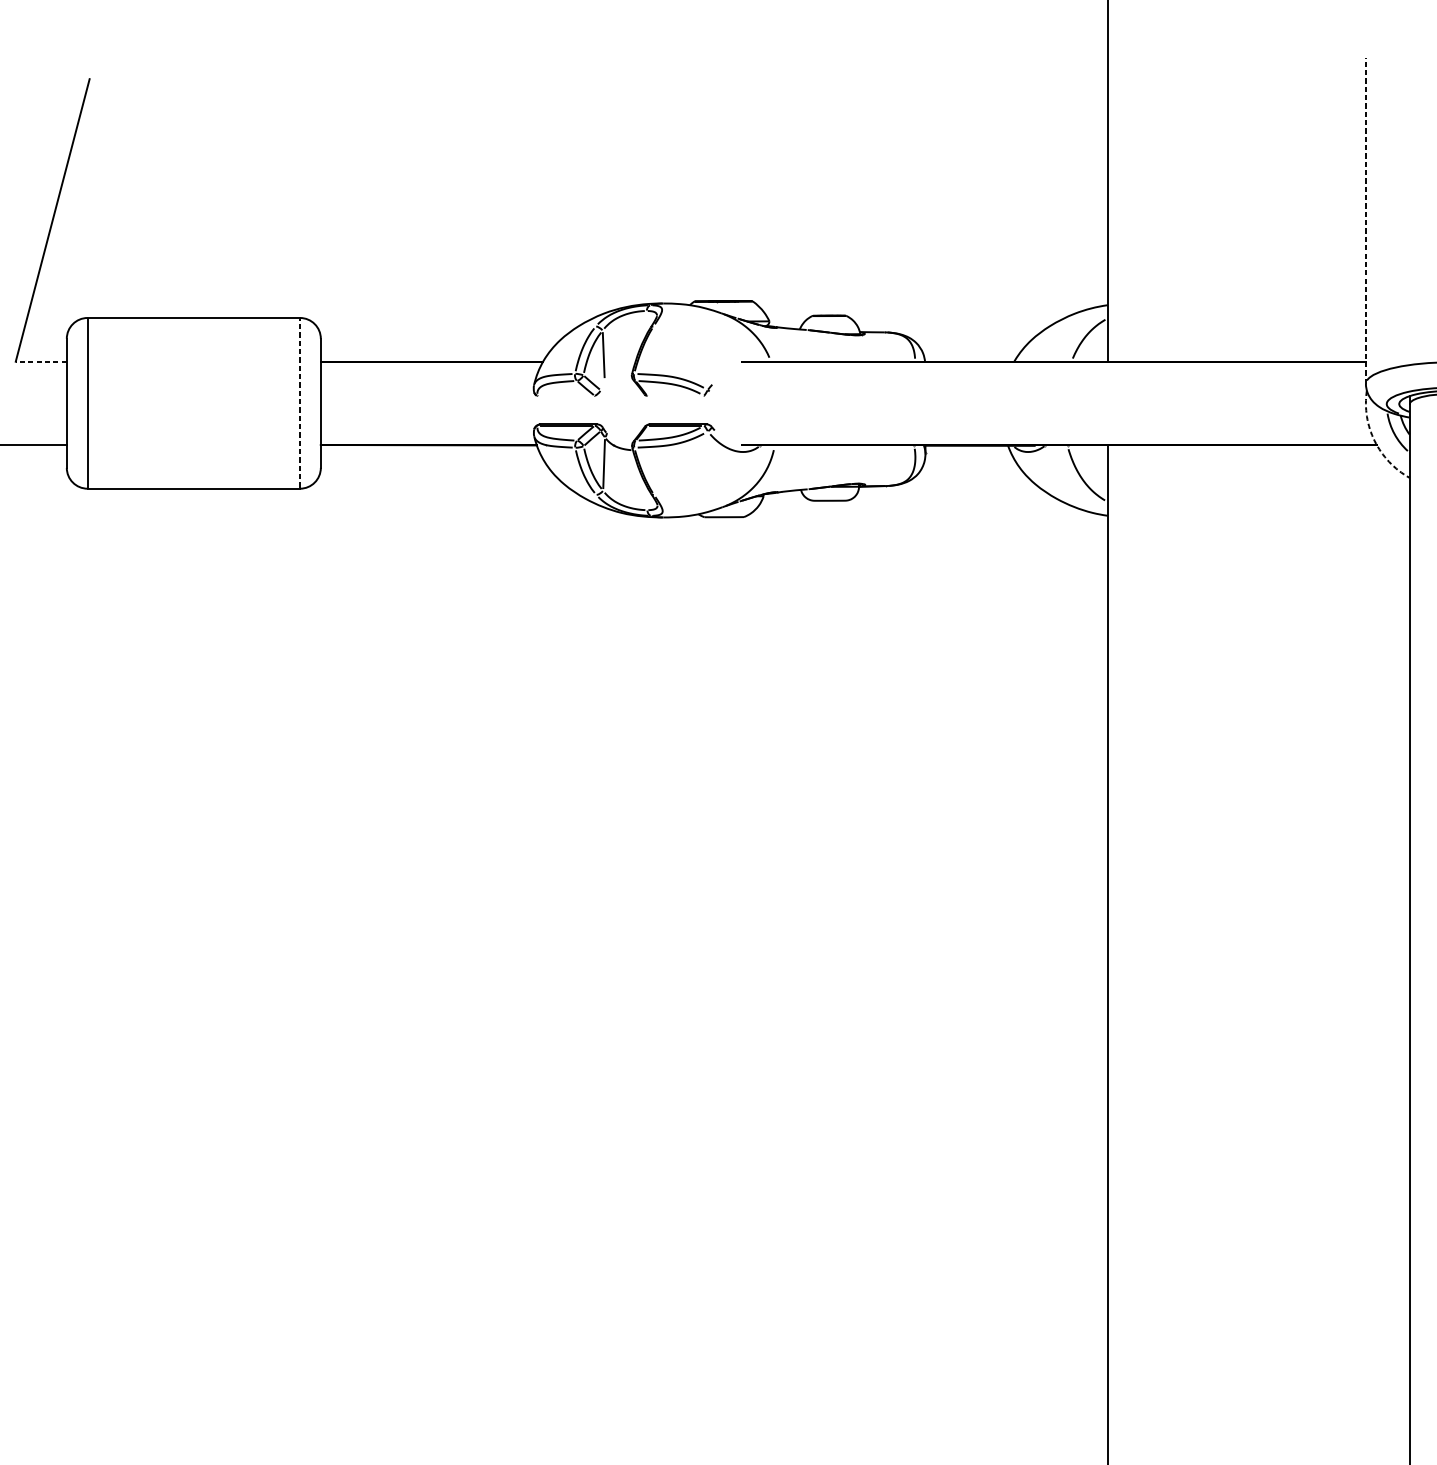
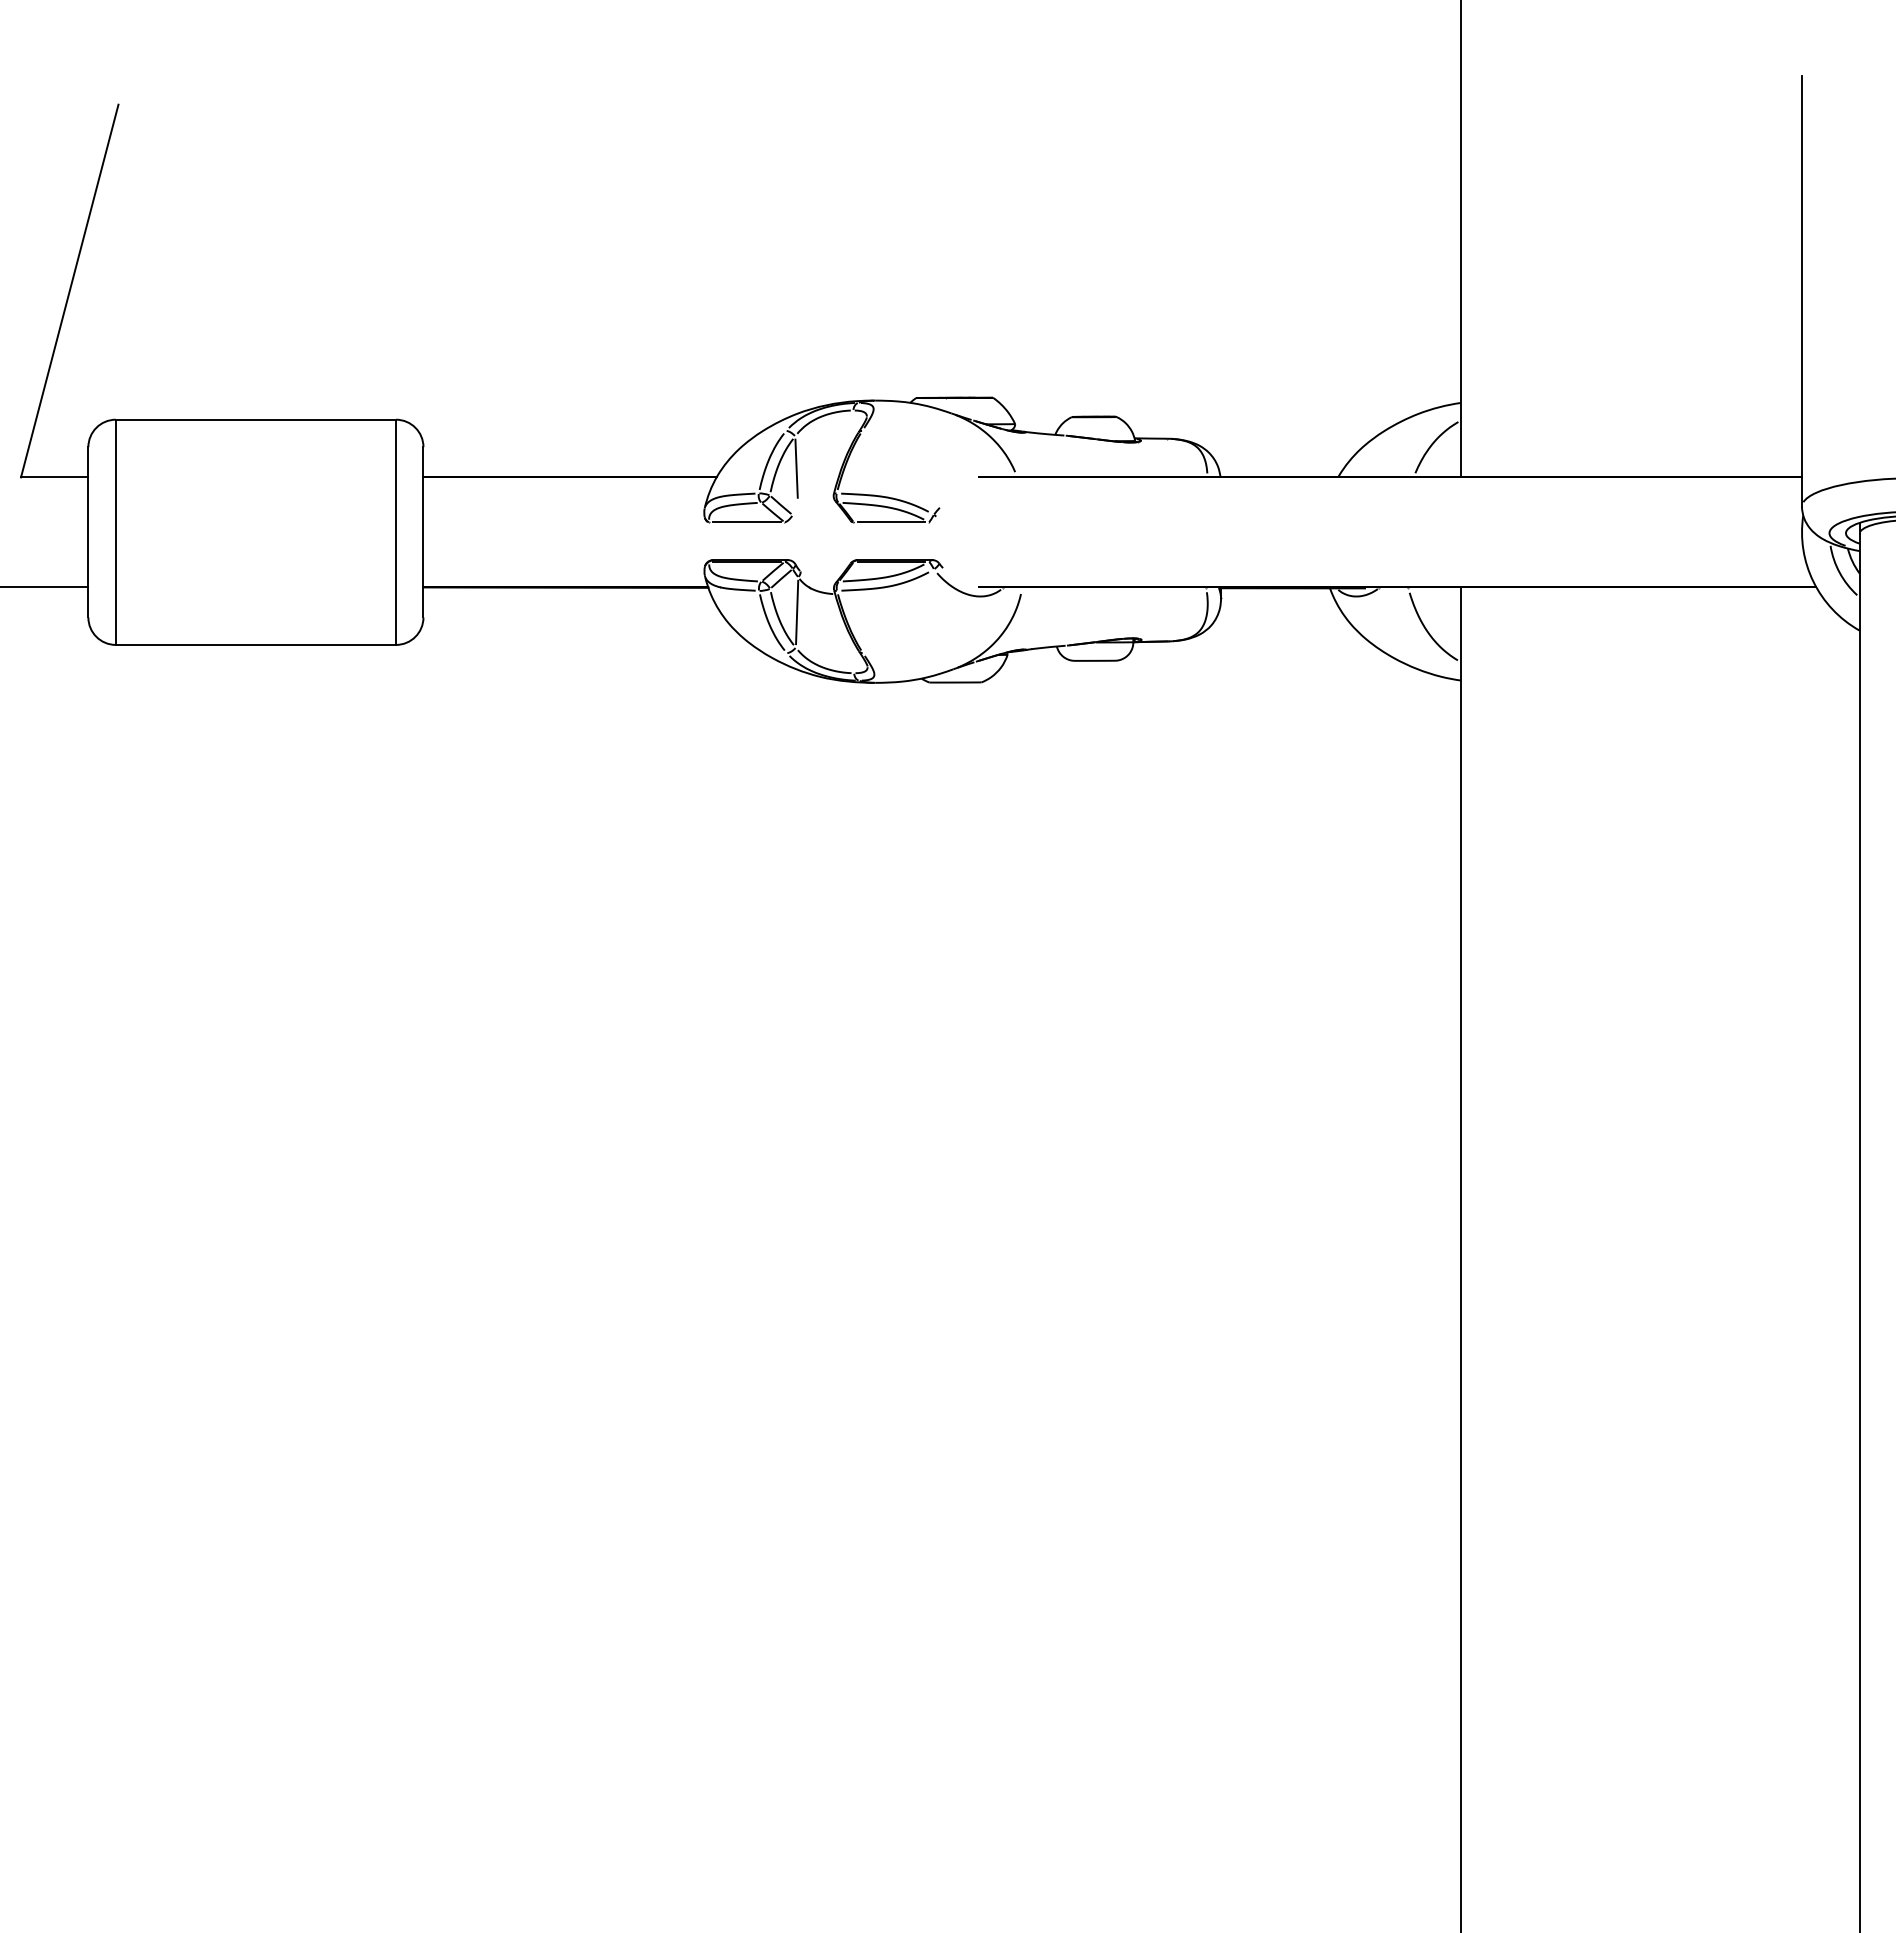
line: (1366, 220) -> (1802, 290), dashed -> solid
line: (41, 361) -> (54, 477), dashed -> solid
line: (565, 395) -> (746, 522), added
line: (675, 395) -> (891, 522), added
line: (300, 402) -> (396, 531), dashed -> solid
arc: (1374, 440) -> (1813, 581), dashed -> solid

